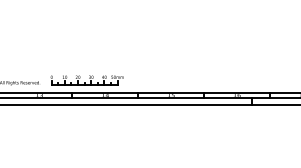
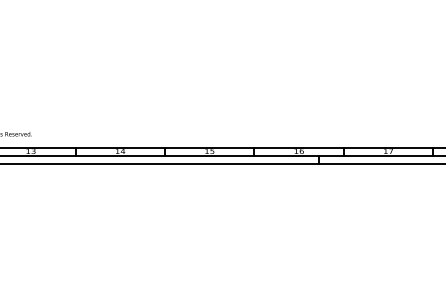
part: (87, 80) -> (95, 130), removed

